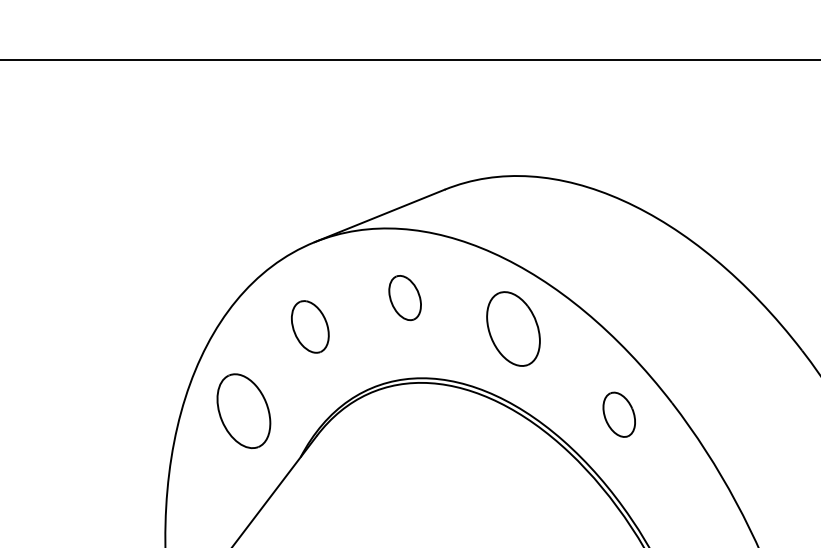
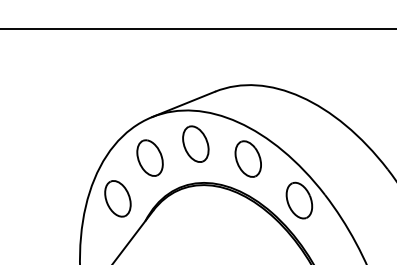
part: (404, 296) -> (195, 143), size x1.67
part: (309, 325) -> (149, 157), size x1.43
part: (619, 414) -> (299, 200), size x1.67

